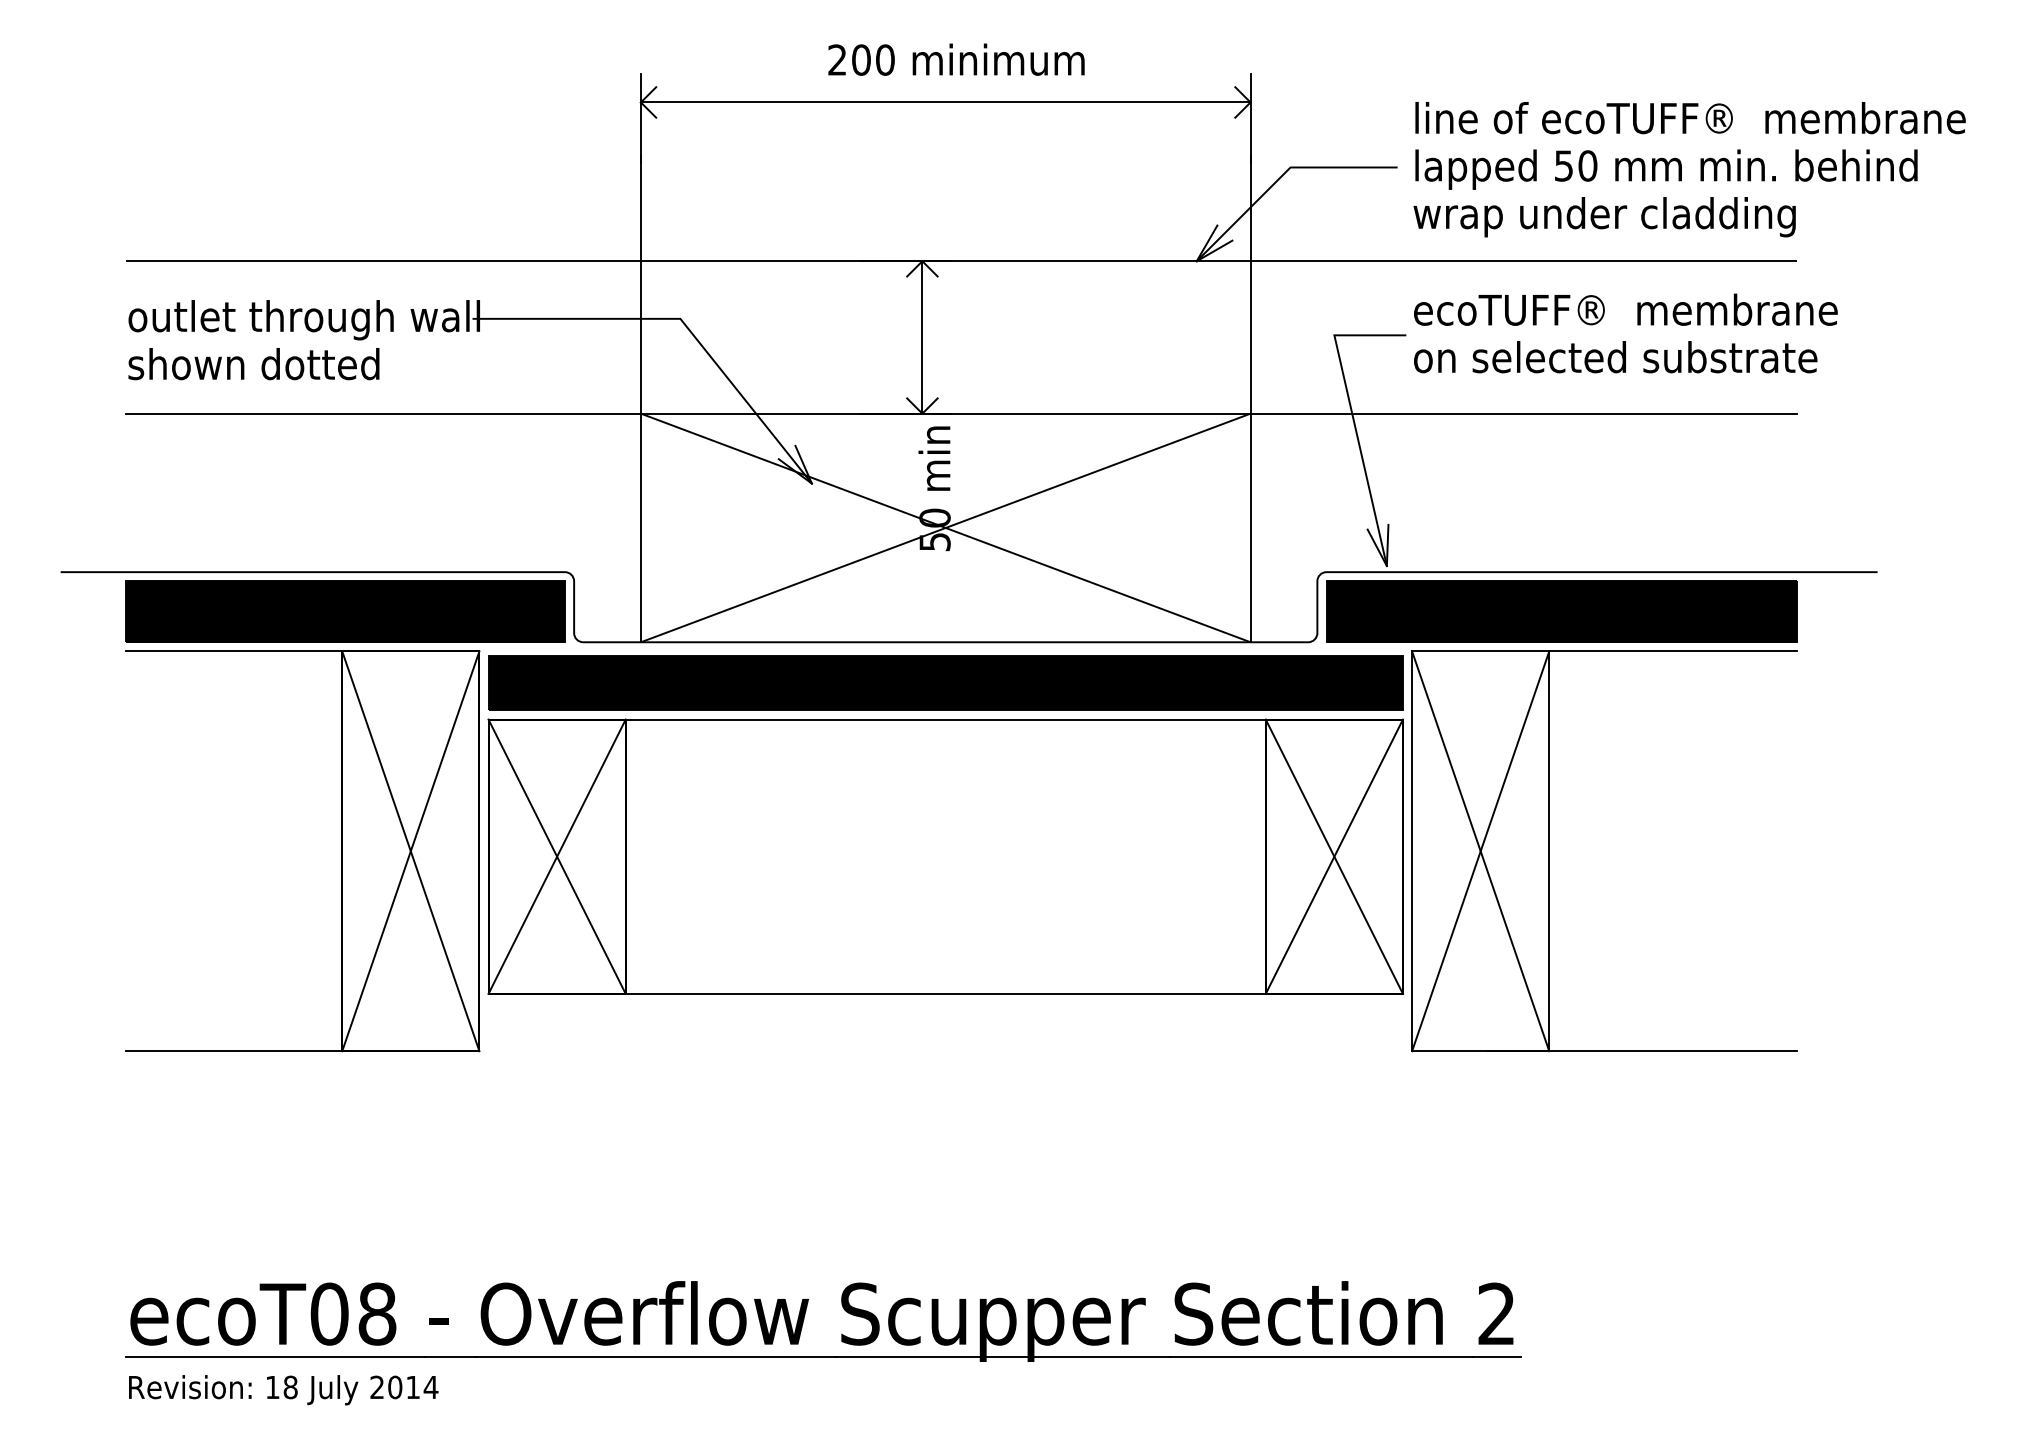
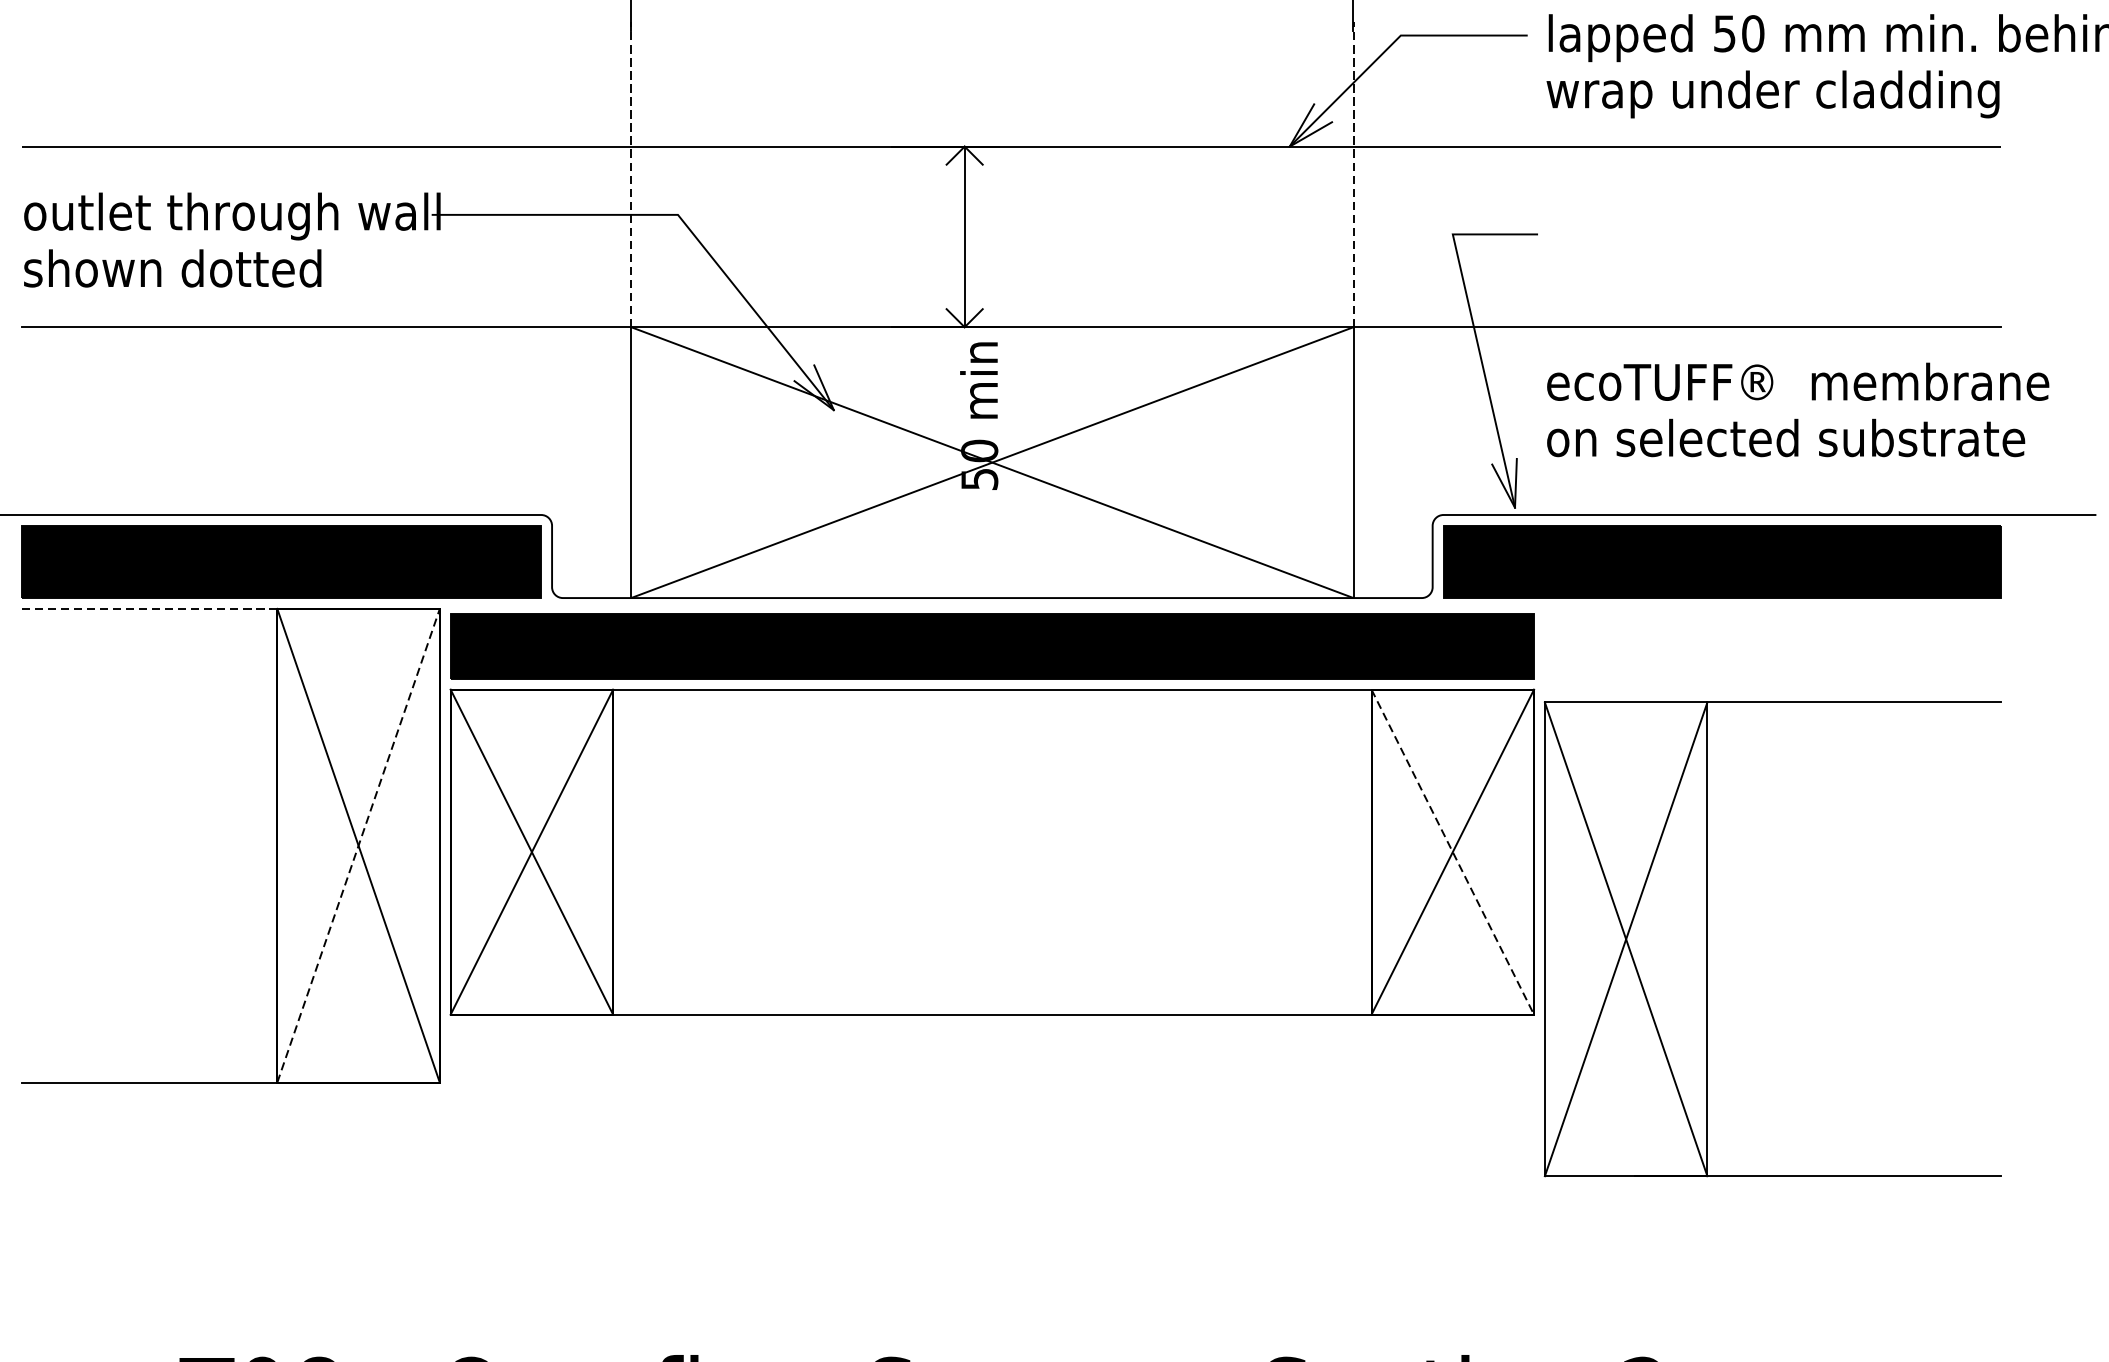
line: (640, 284) -> (630, 174), solid -> dashed
line: (1250, 284) -> (1353, 174), solid -> dashed
text: (1625, 333) -> (1797, 409), moved
line: (234, 651) -> (149, 608), solid -> dashed
line: (410, 850) -> (358, 844), solid -> dashed
part: (1549, 851) -> (1707, 939), moved
line: (1334, 857) -> (1452, 853), solid -> dashed

